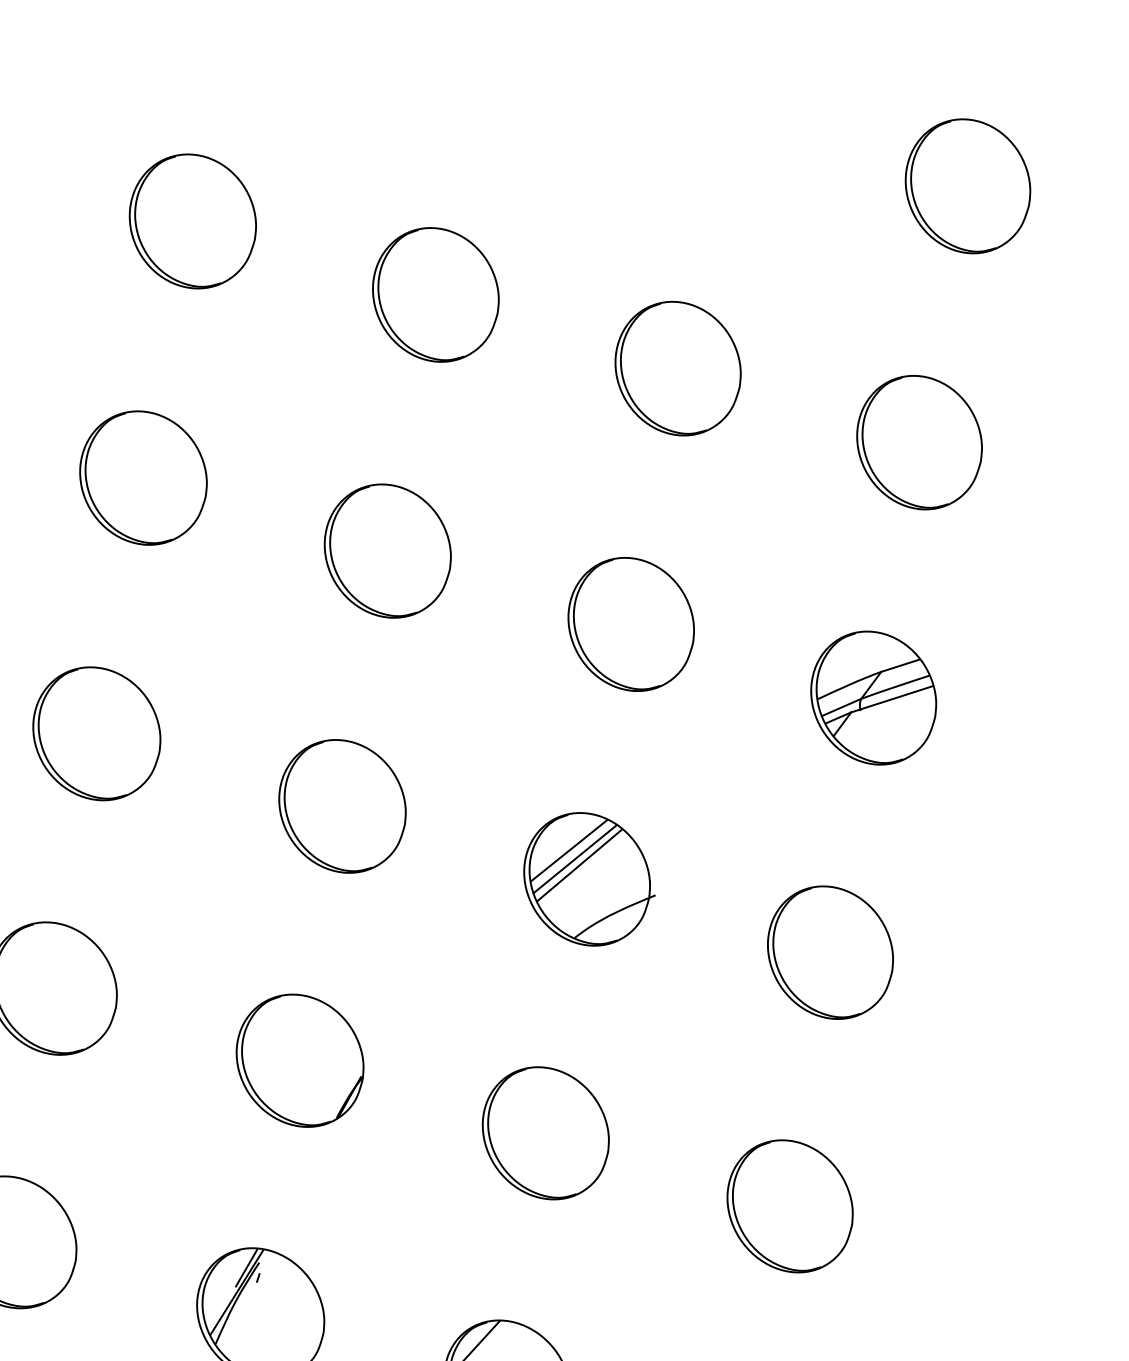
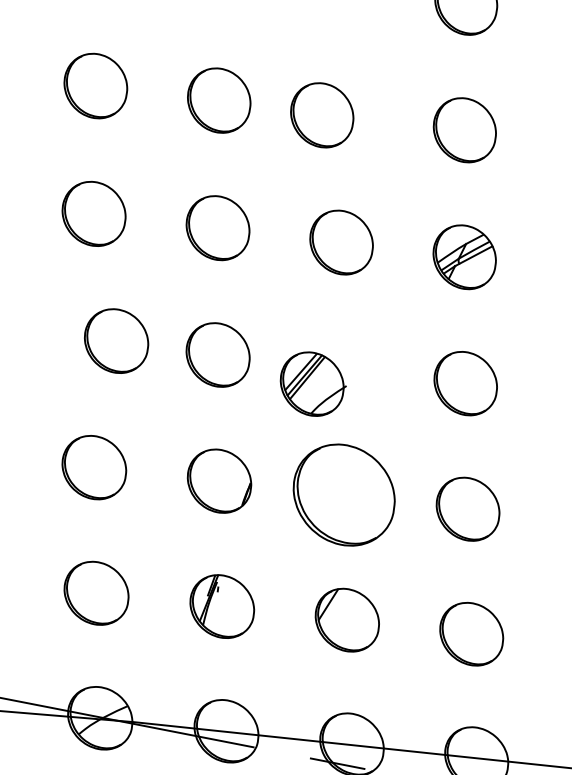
part: (678, 368) -> (322, 115), moved
part: (96, 732) -> (116, 340), moved
part: (587, 878) -> (312, 383), moved
part: (544, 1131) -> (343, 494), size x1.6

